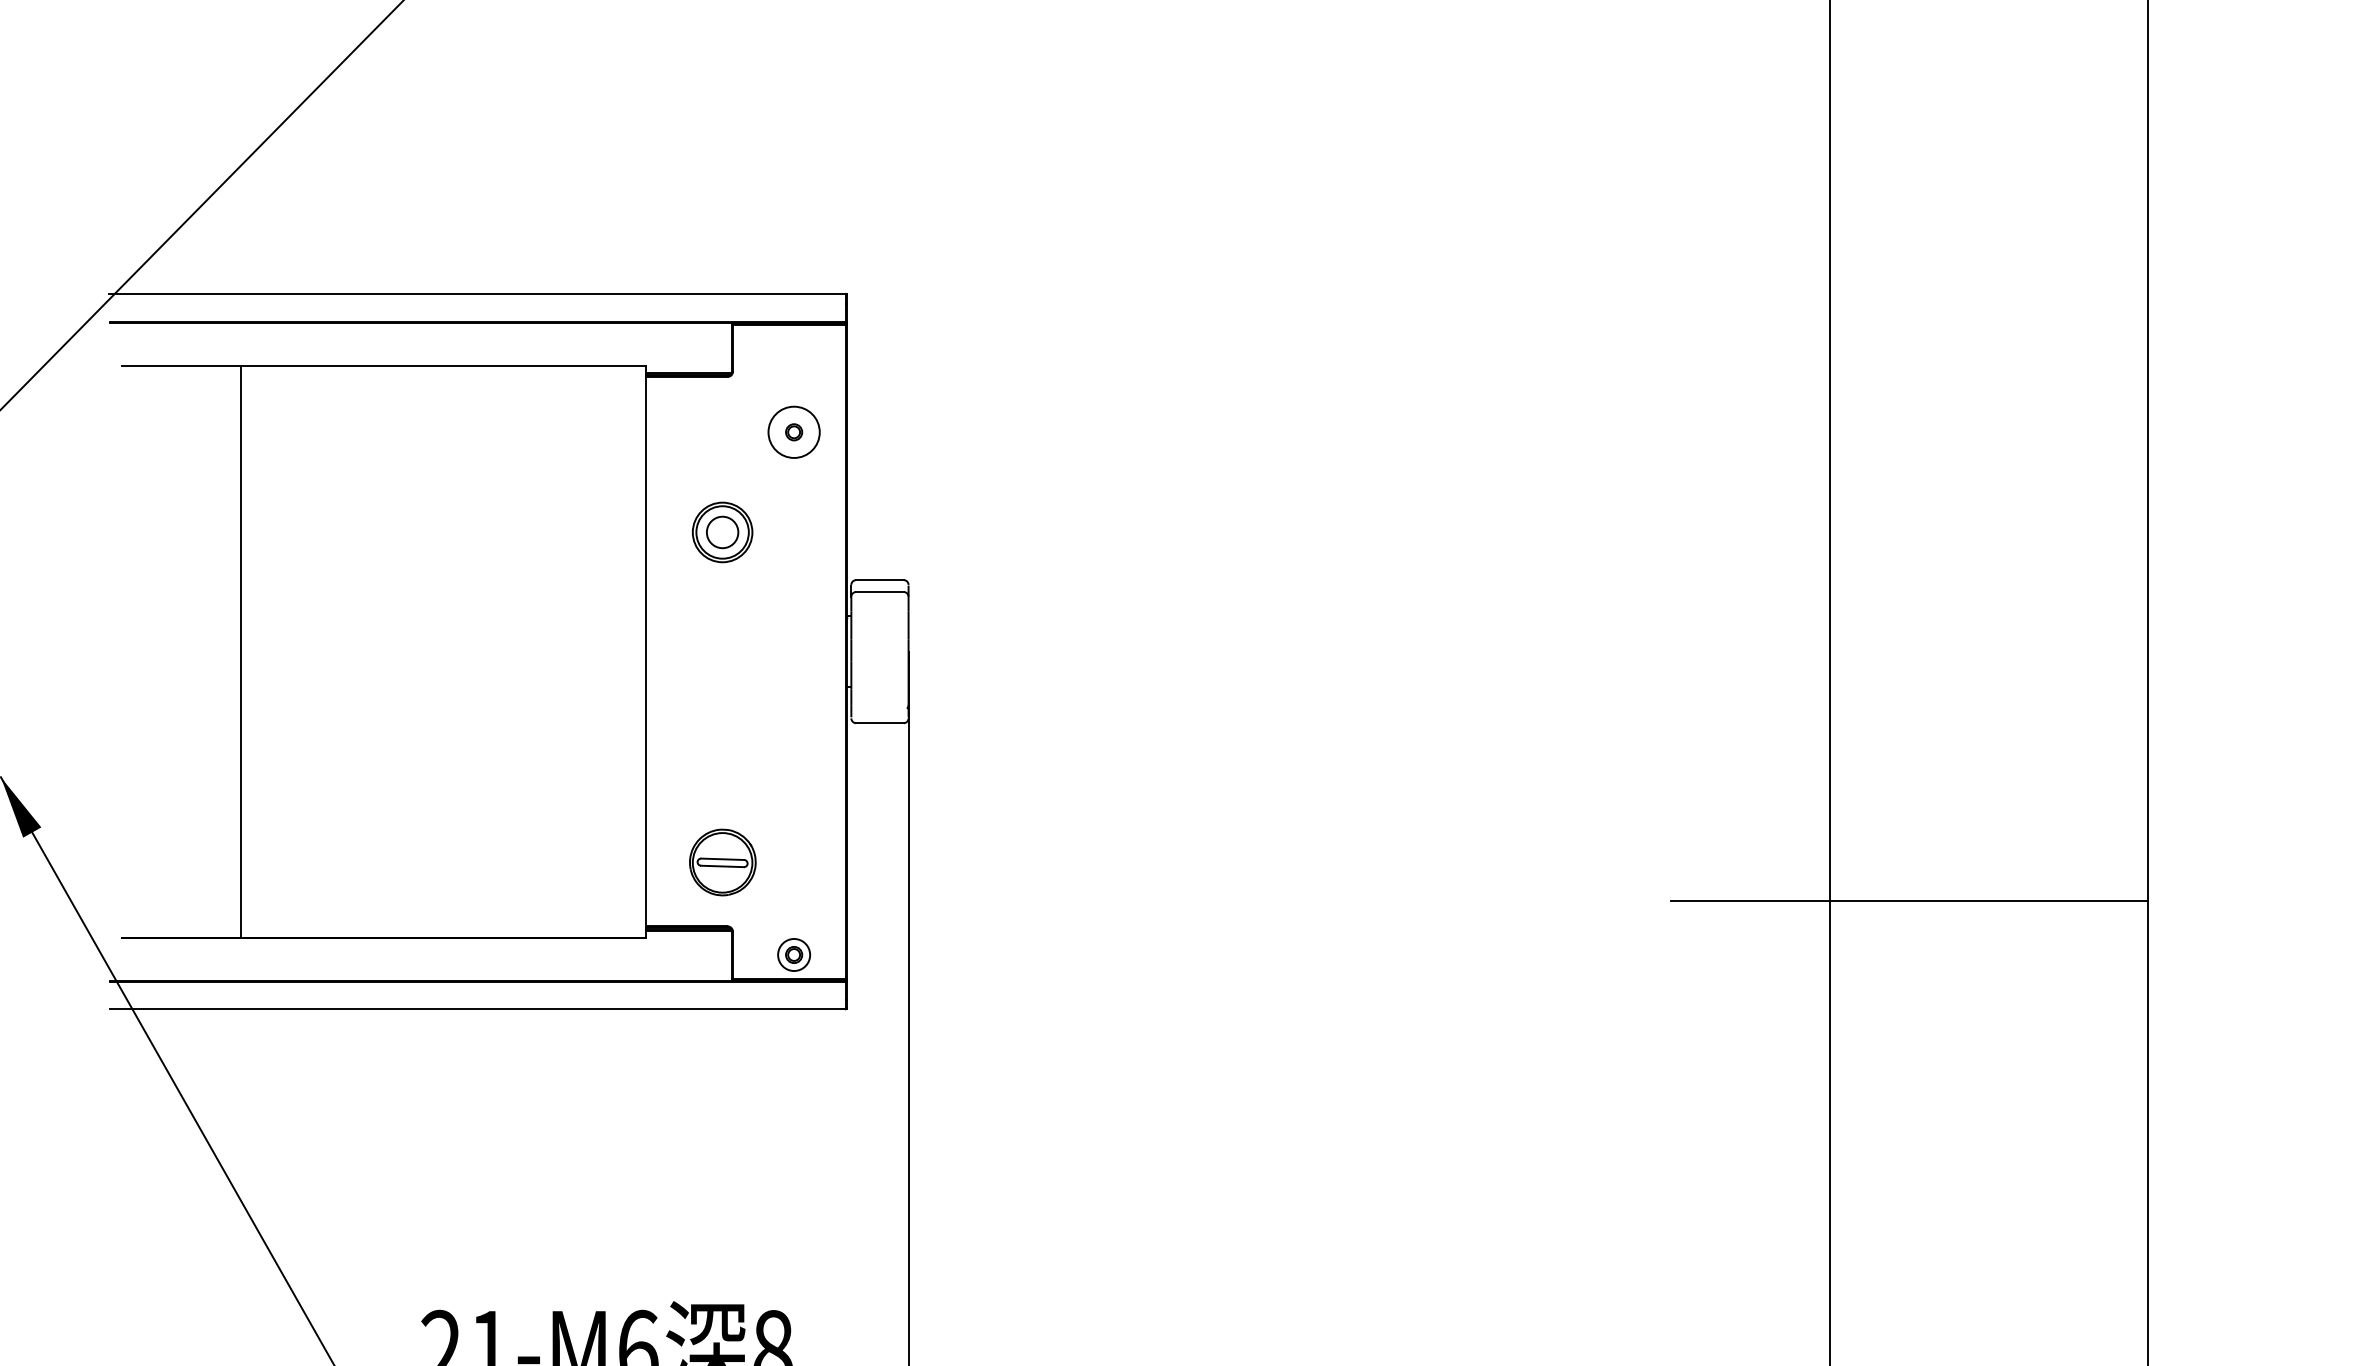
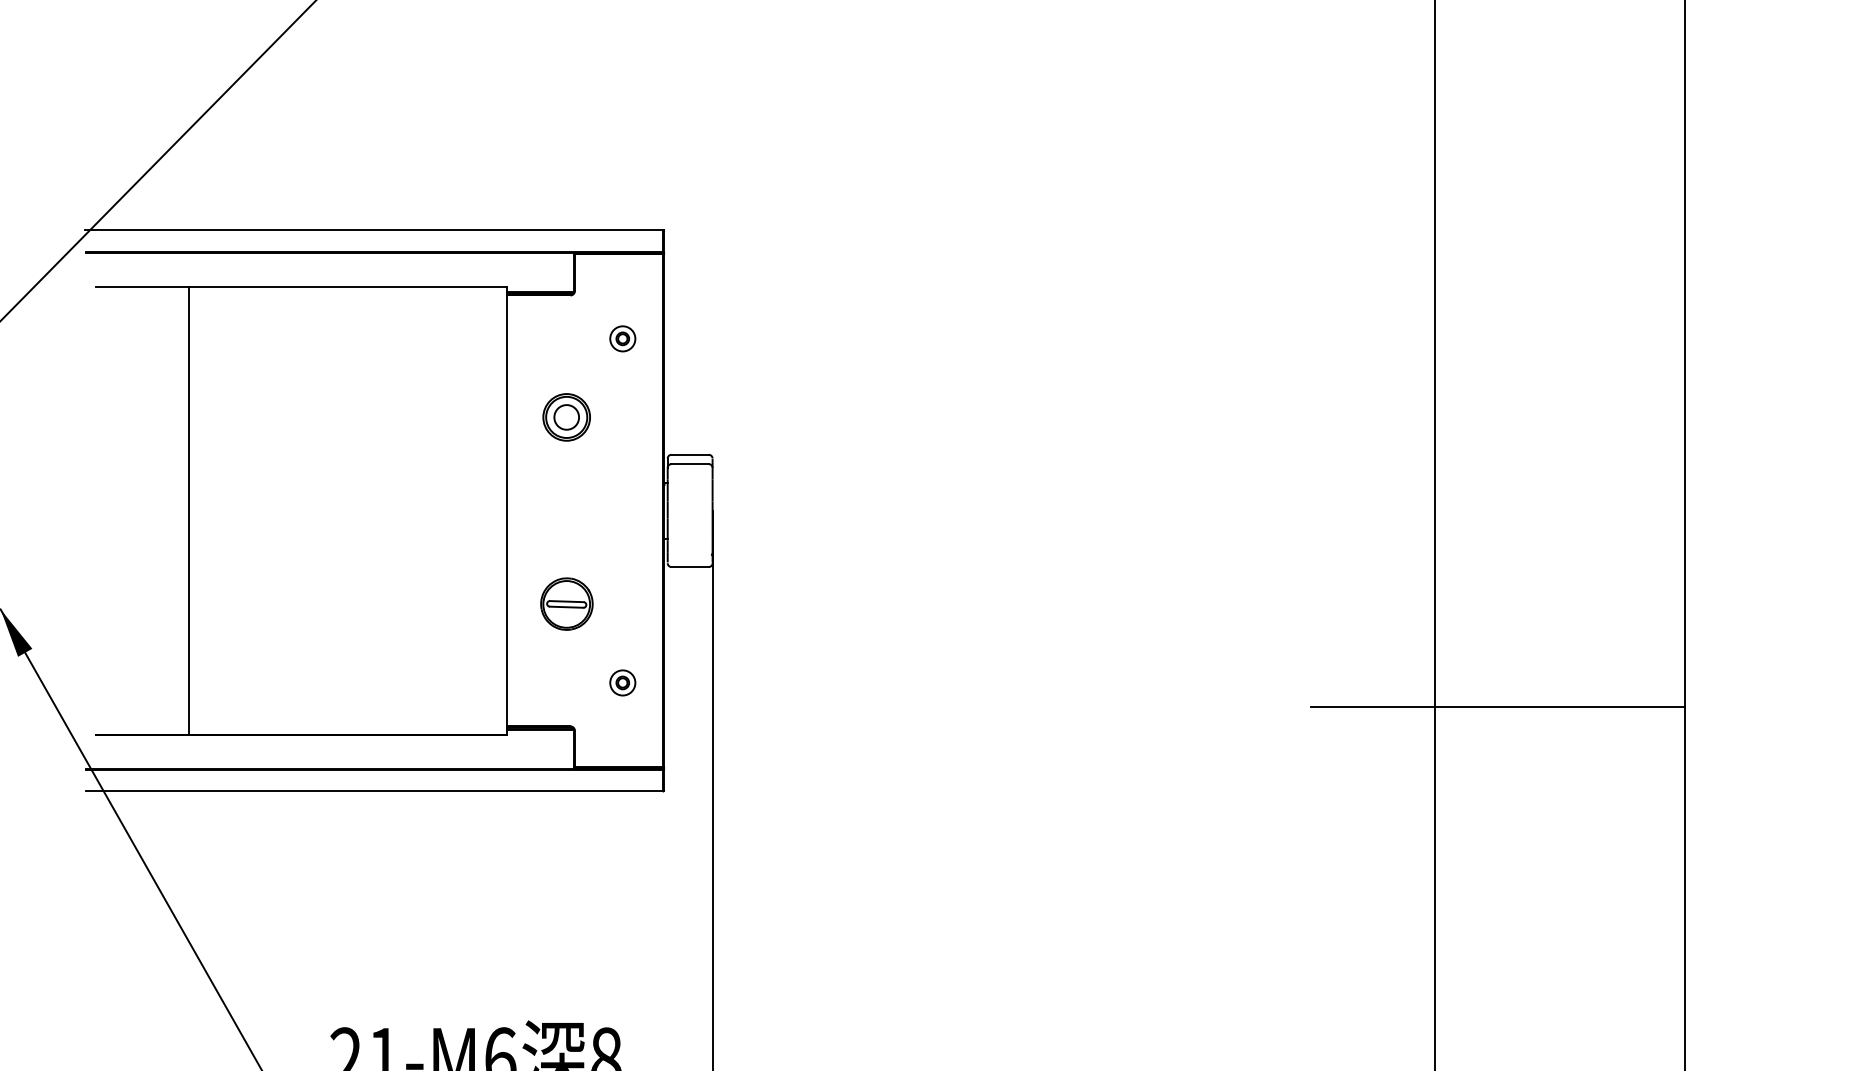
circle: (794, 432) -> (623, 339), size x0.62
part: (722, 862) -> (566, 604), moved
part: (793, 954) -> (622, 682), moved

